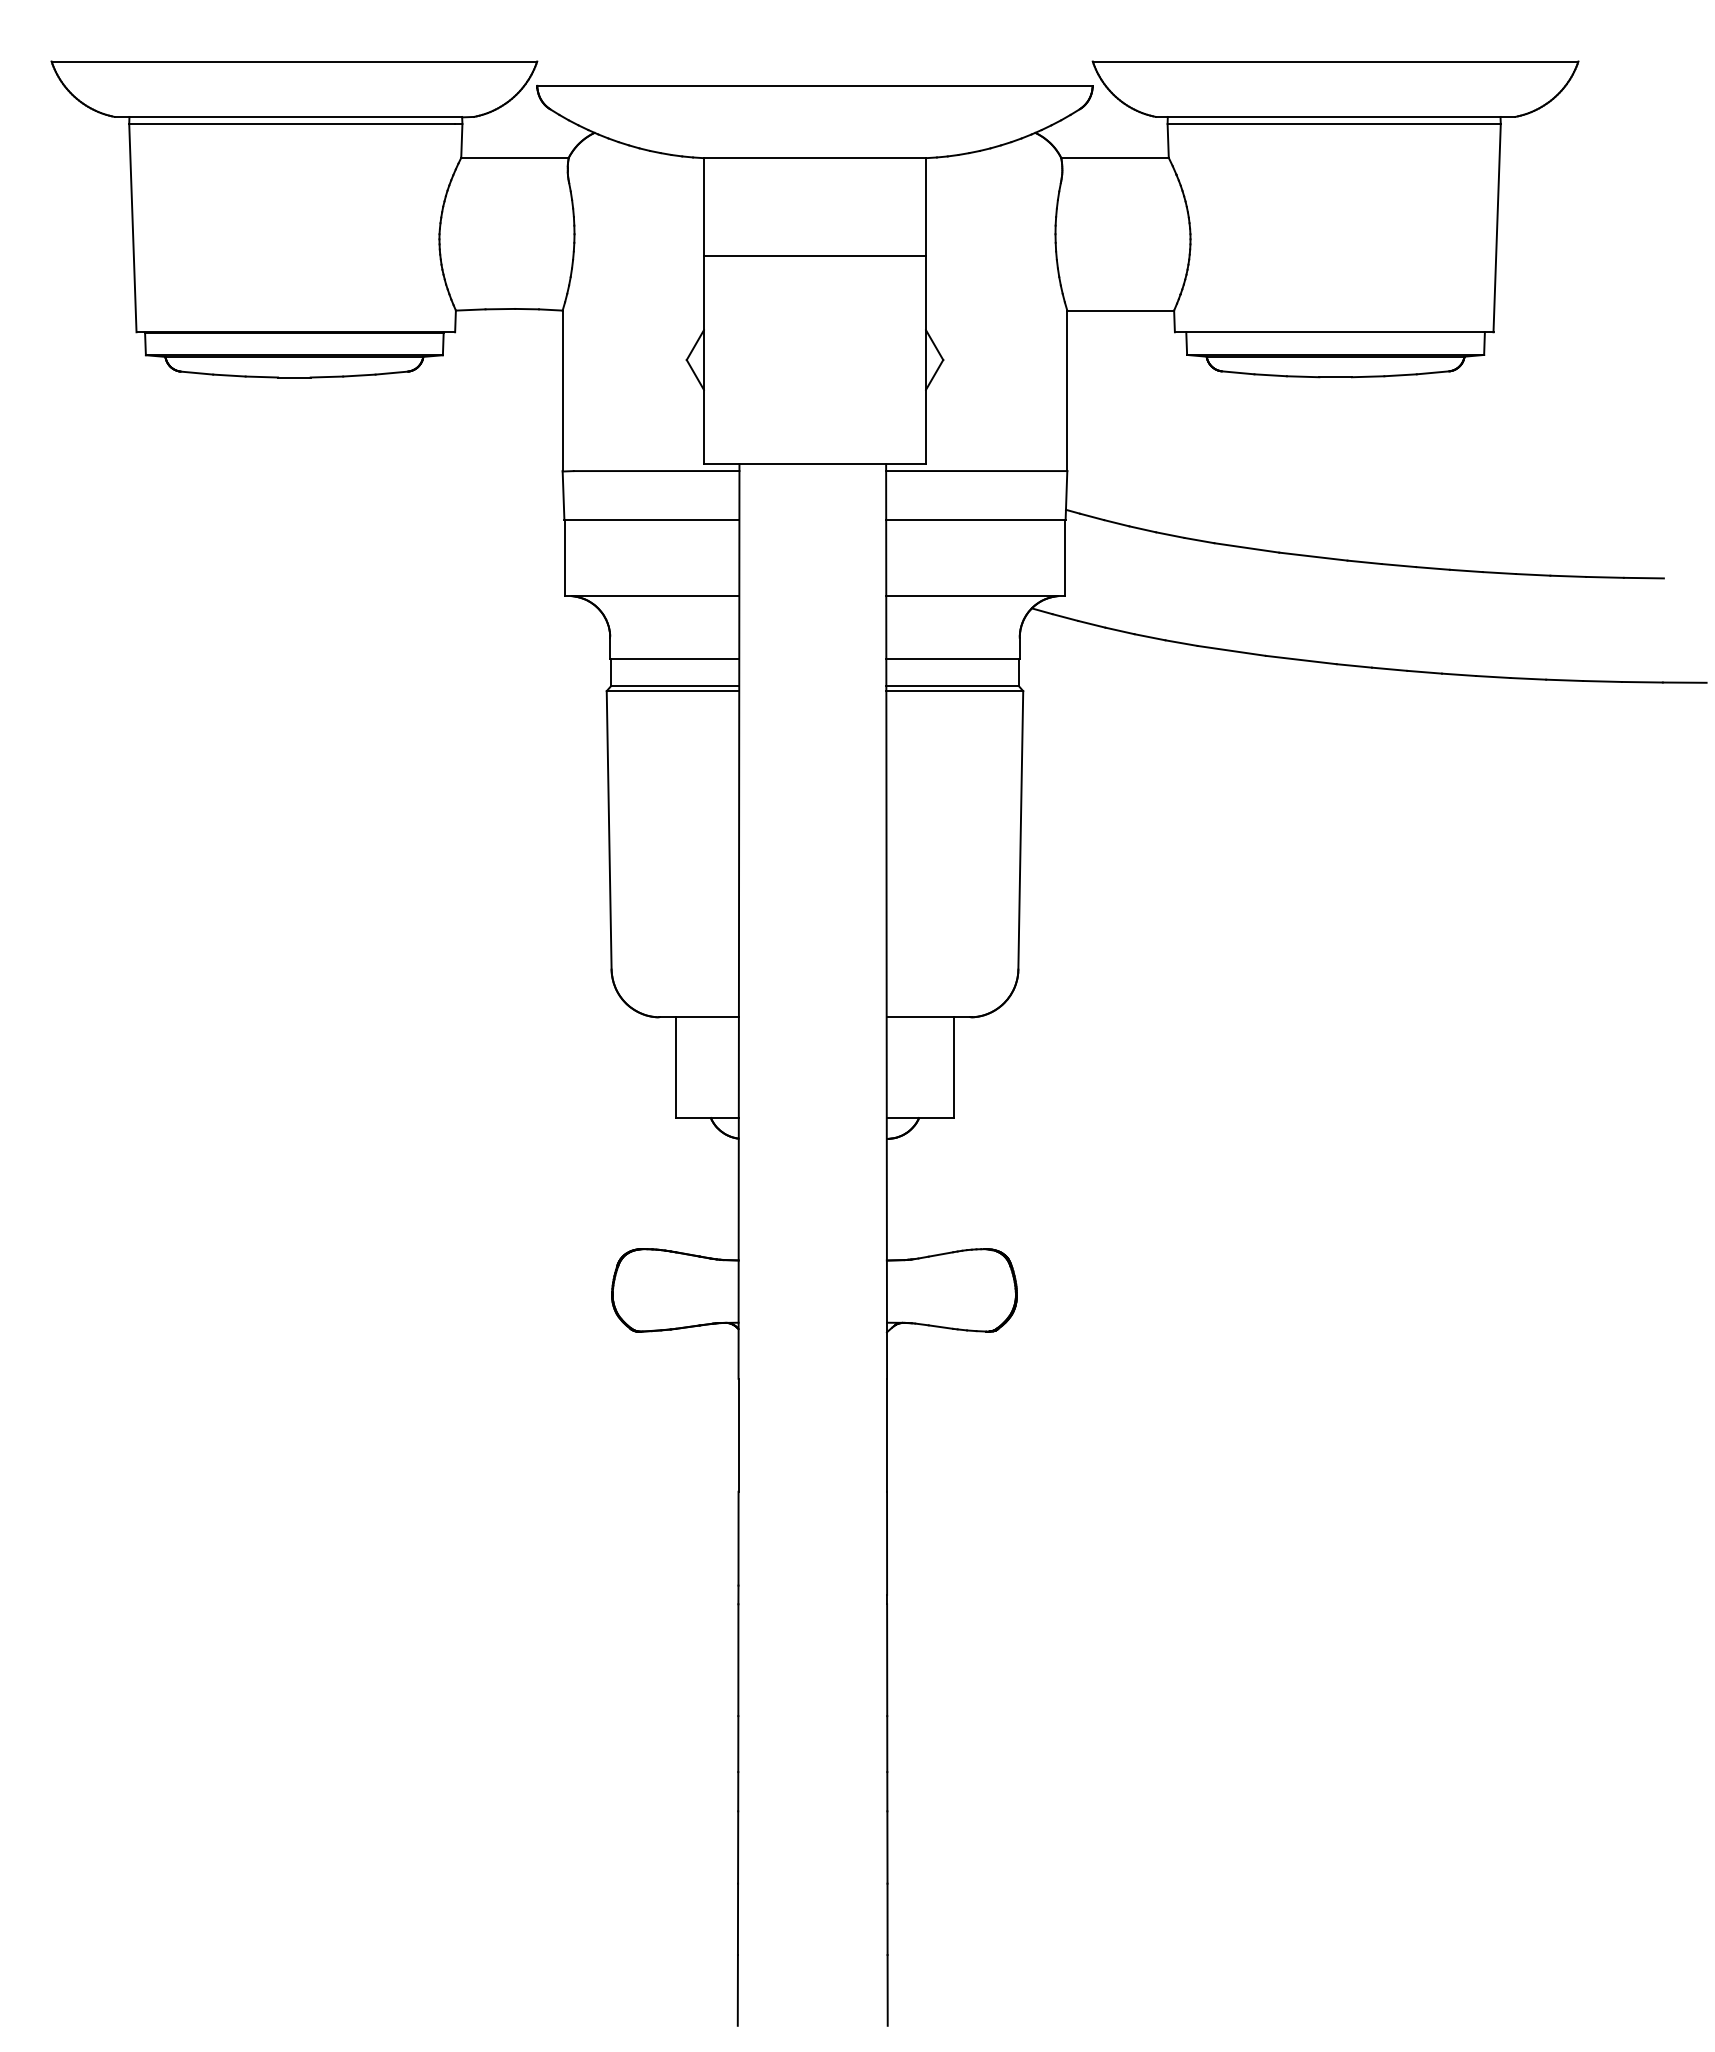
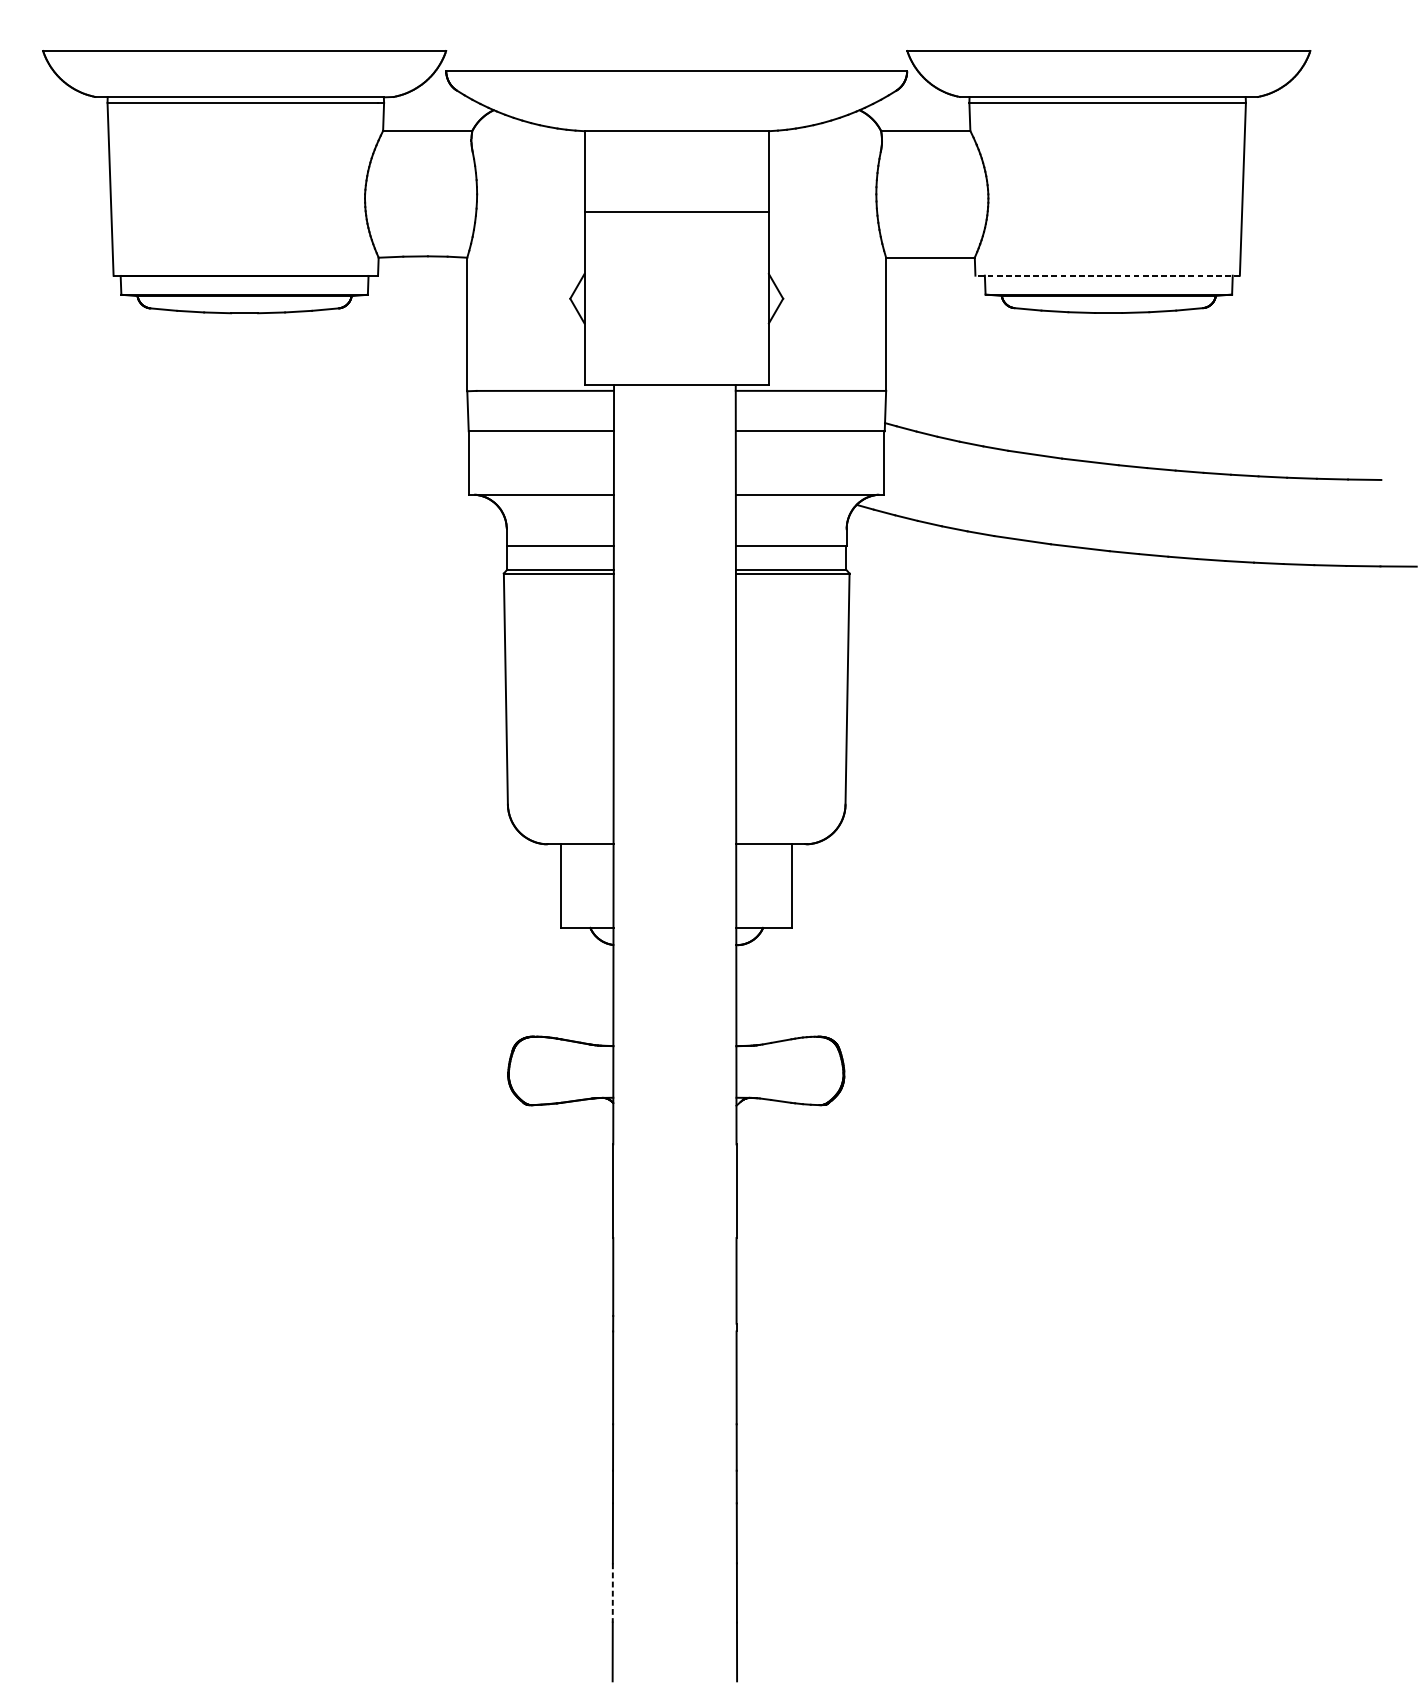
line: (1333, 332) -> (1107, 275), solid -> dashed
line: (738, 1919) -> (613, 1593), solid -> dashed

